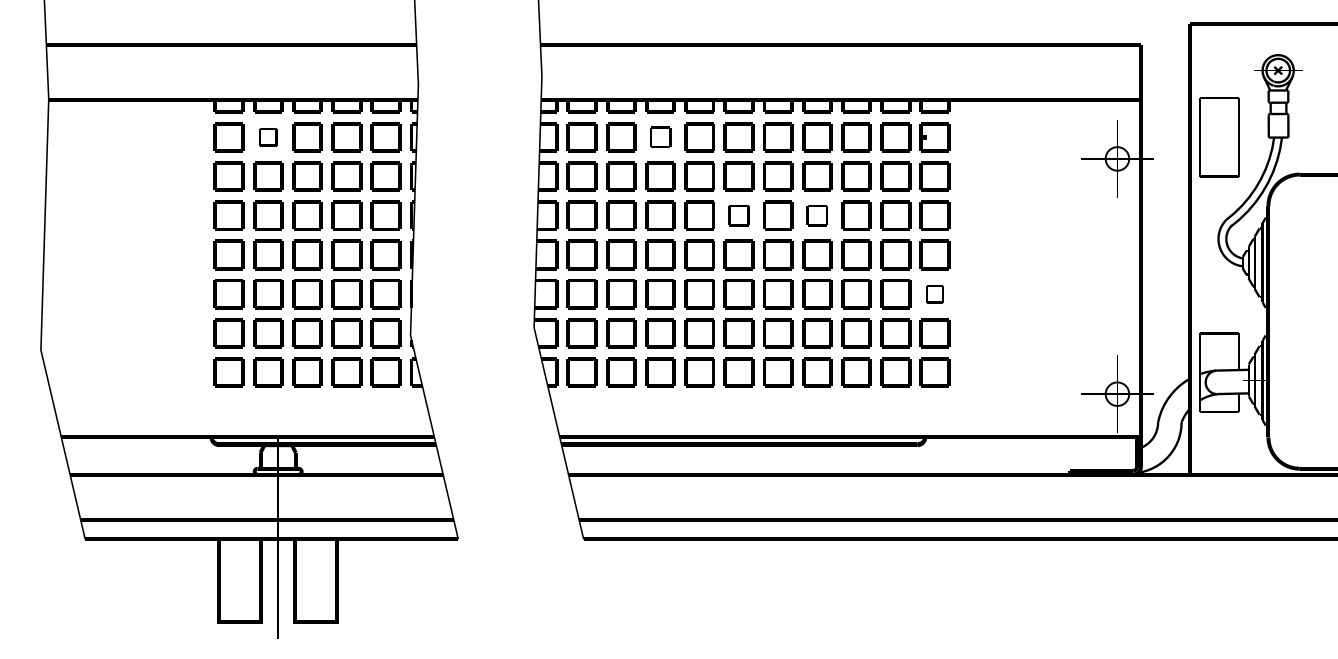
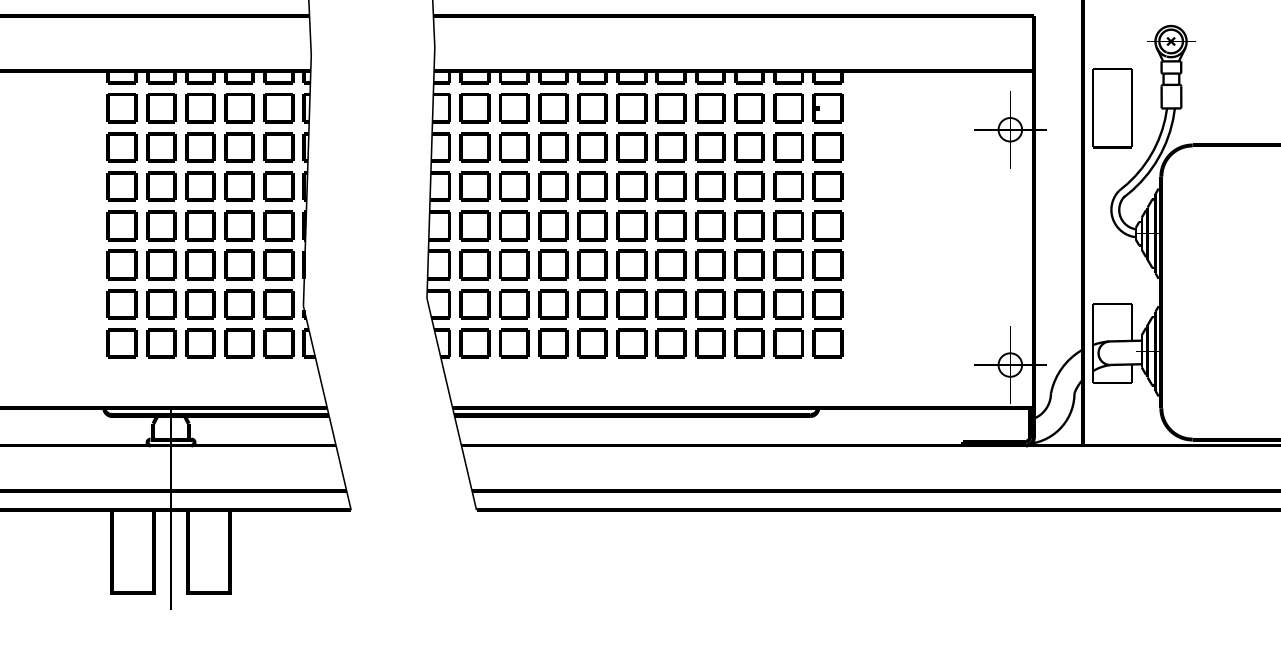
part: (268, 137) -> (161, 108), size x1.67
part: (660, 137) -> (553, 108), size x1.43
part: (738, 215) -> (631, 186), size x1.43
part: (817, 215) -> (710, 186), size x1.43
part: (934, 294) -> (827, 265), size x1.67

